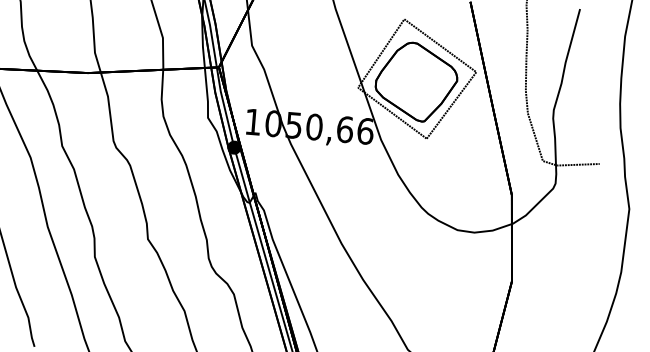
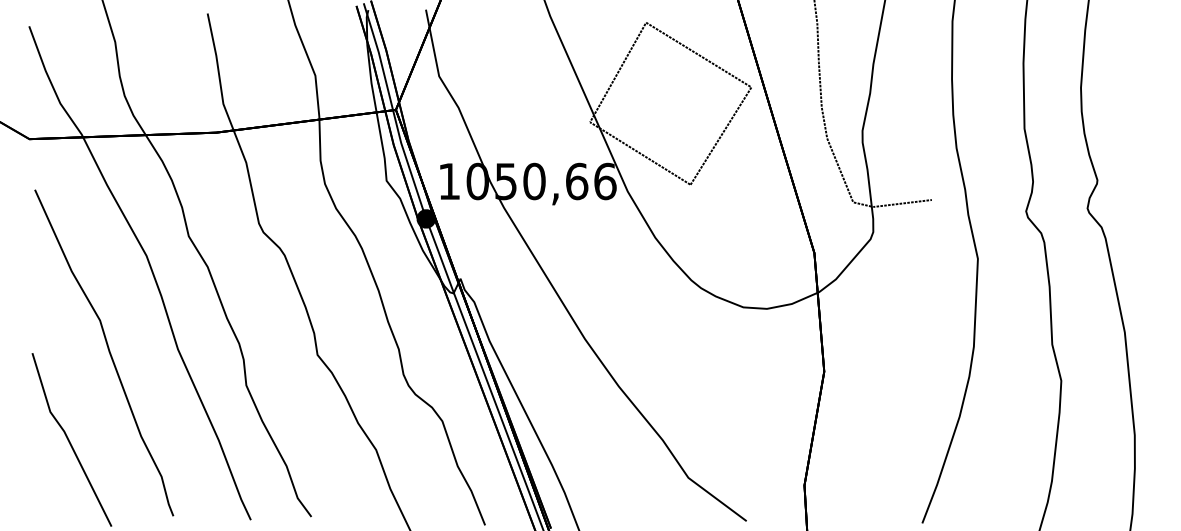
part: (416, 81) -> (669, 107), removed

